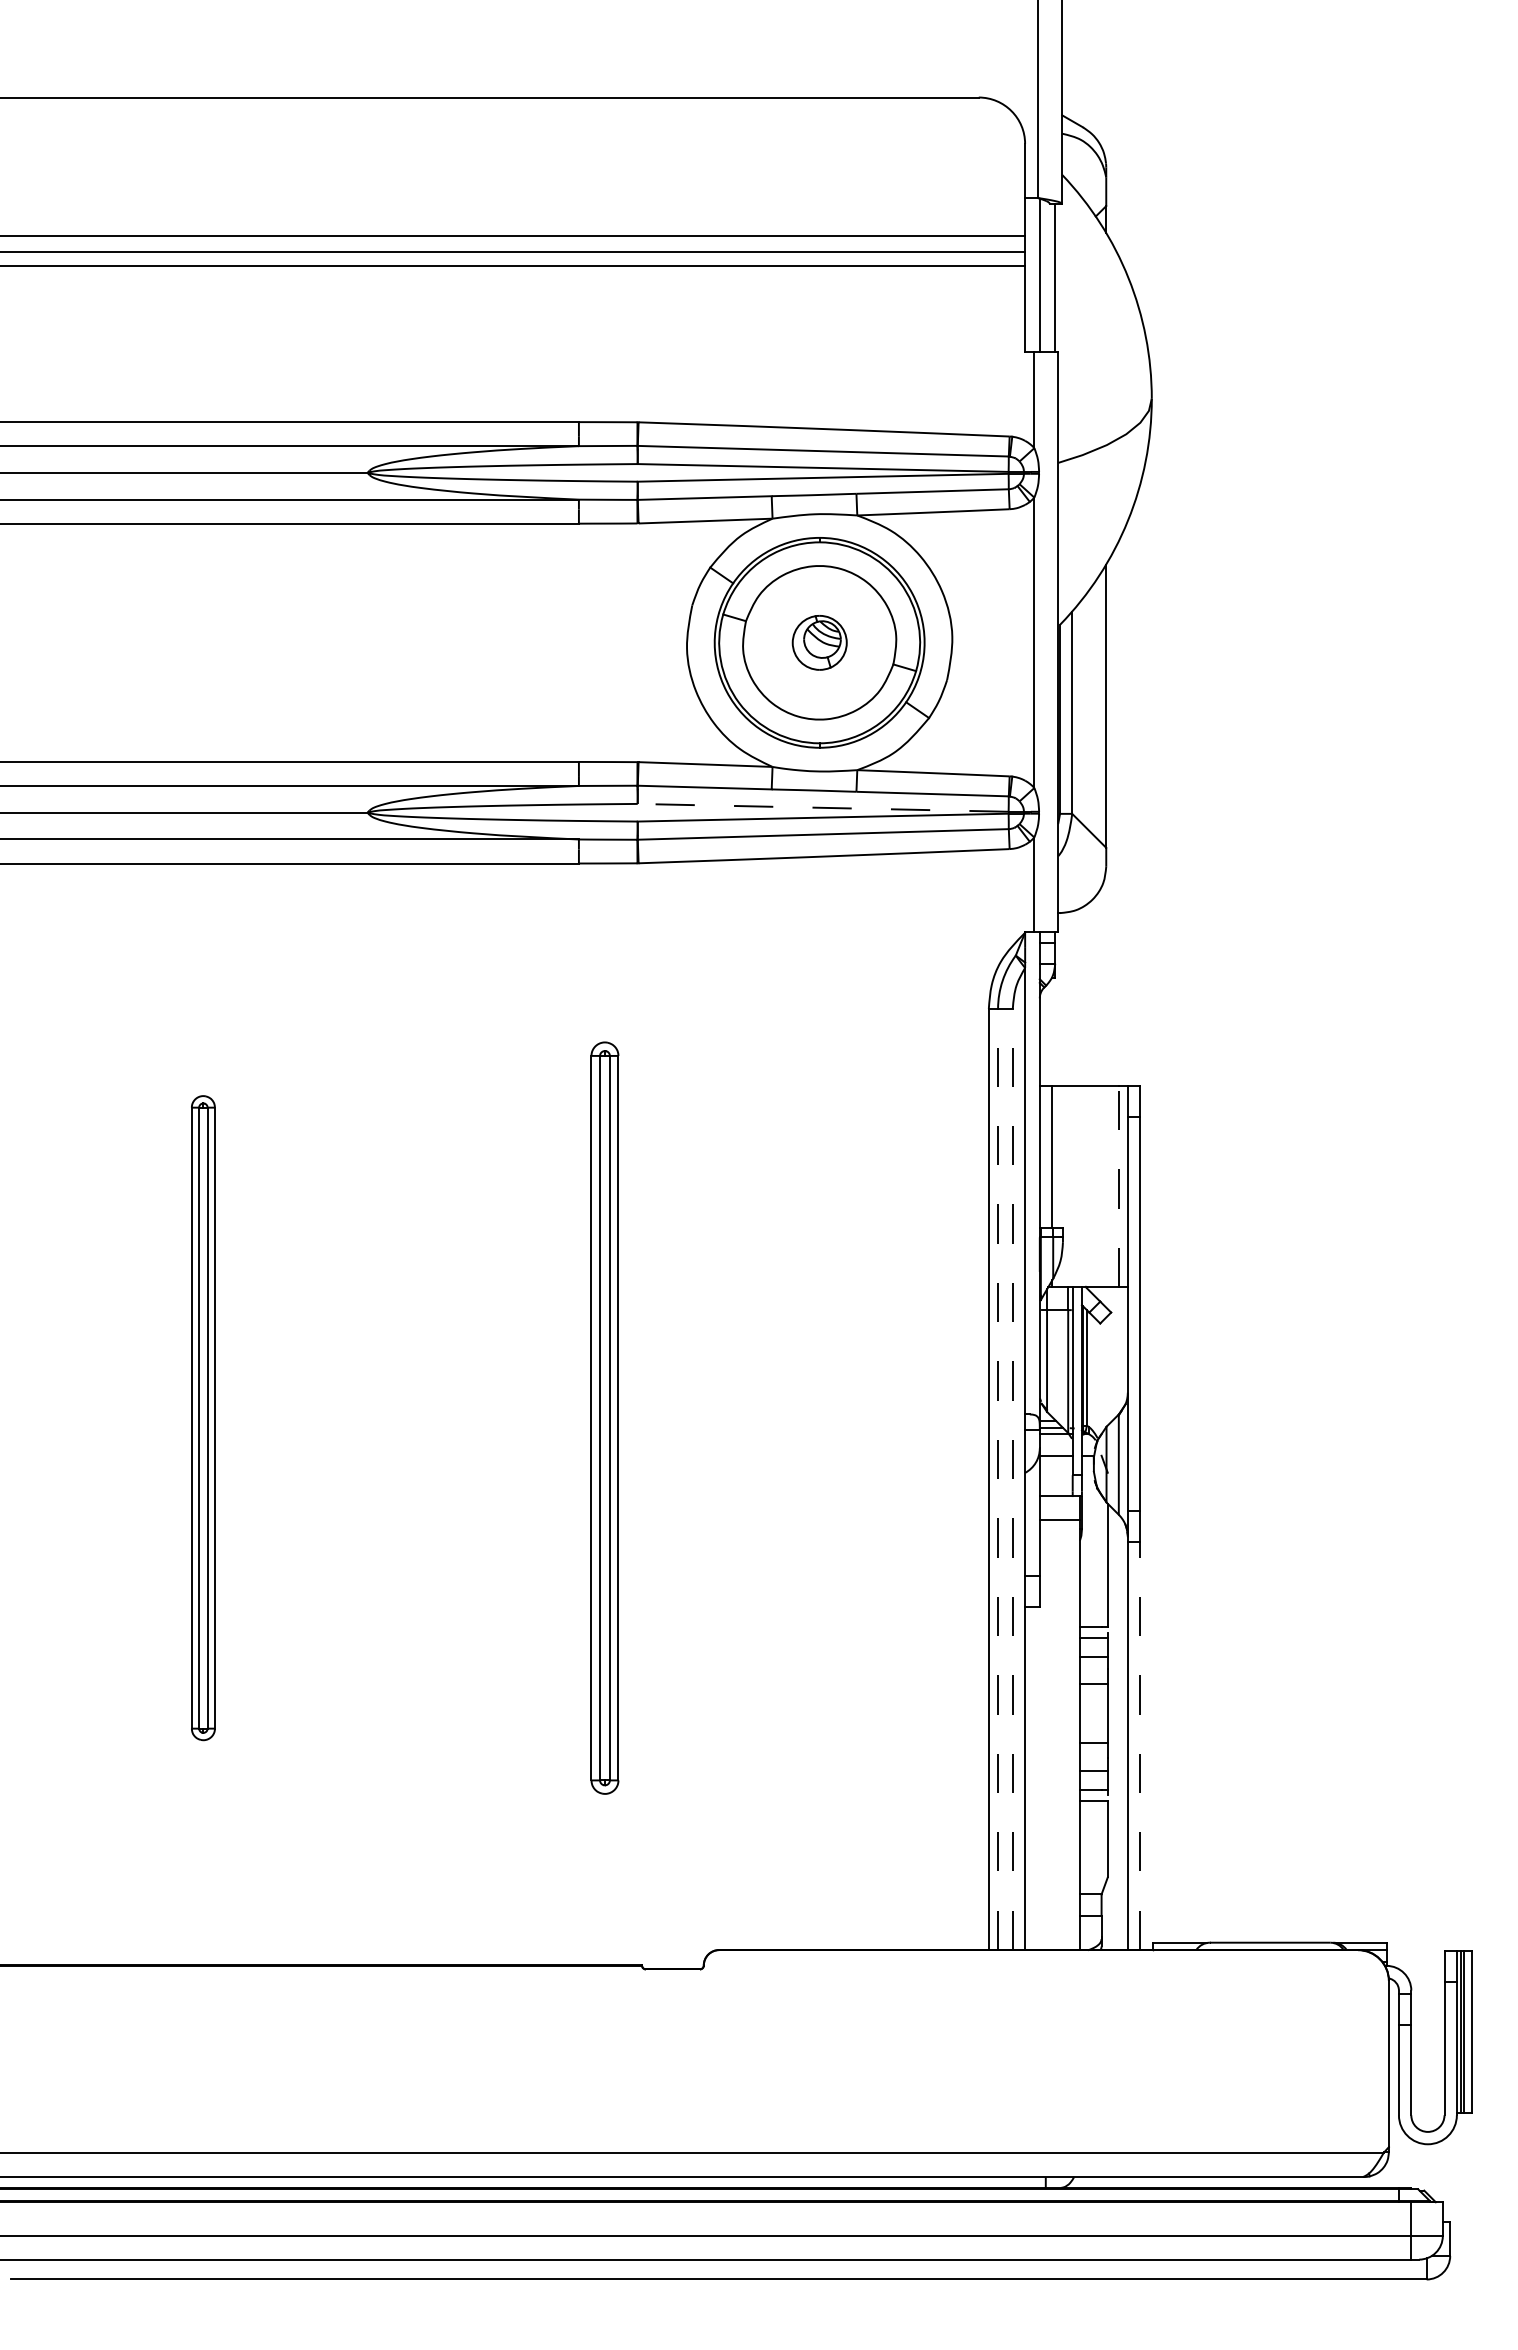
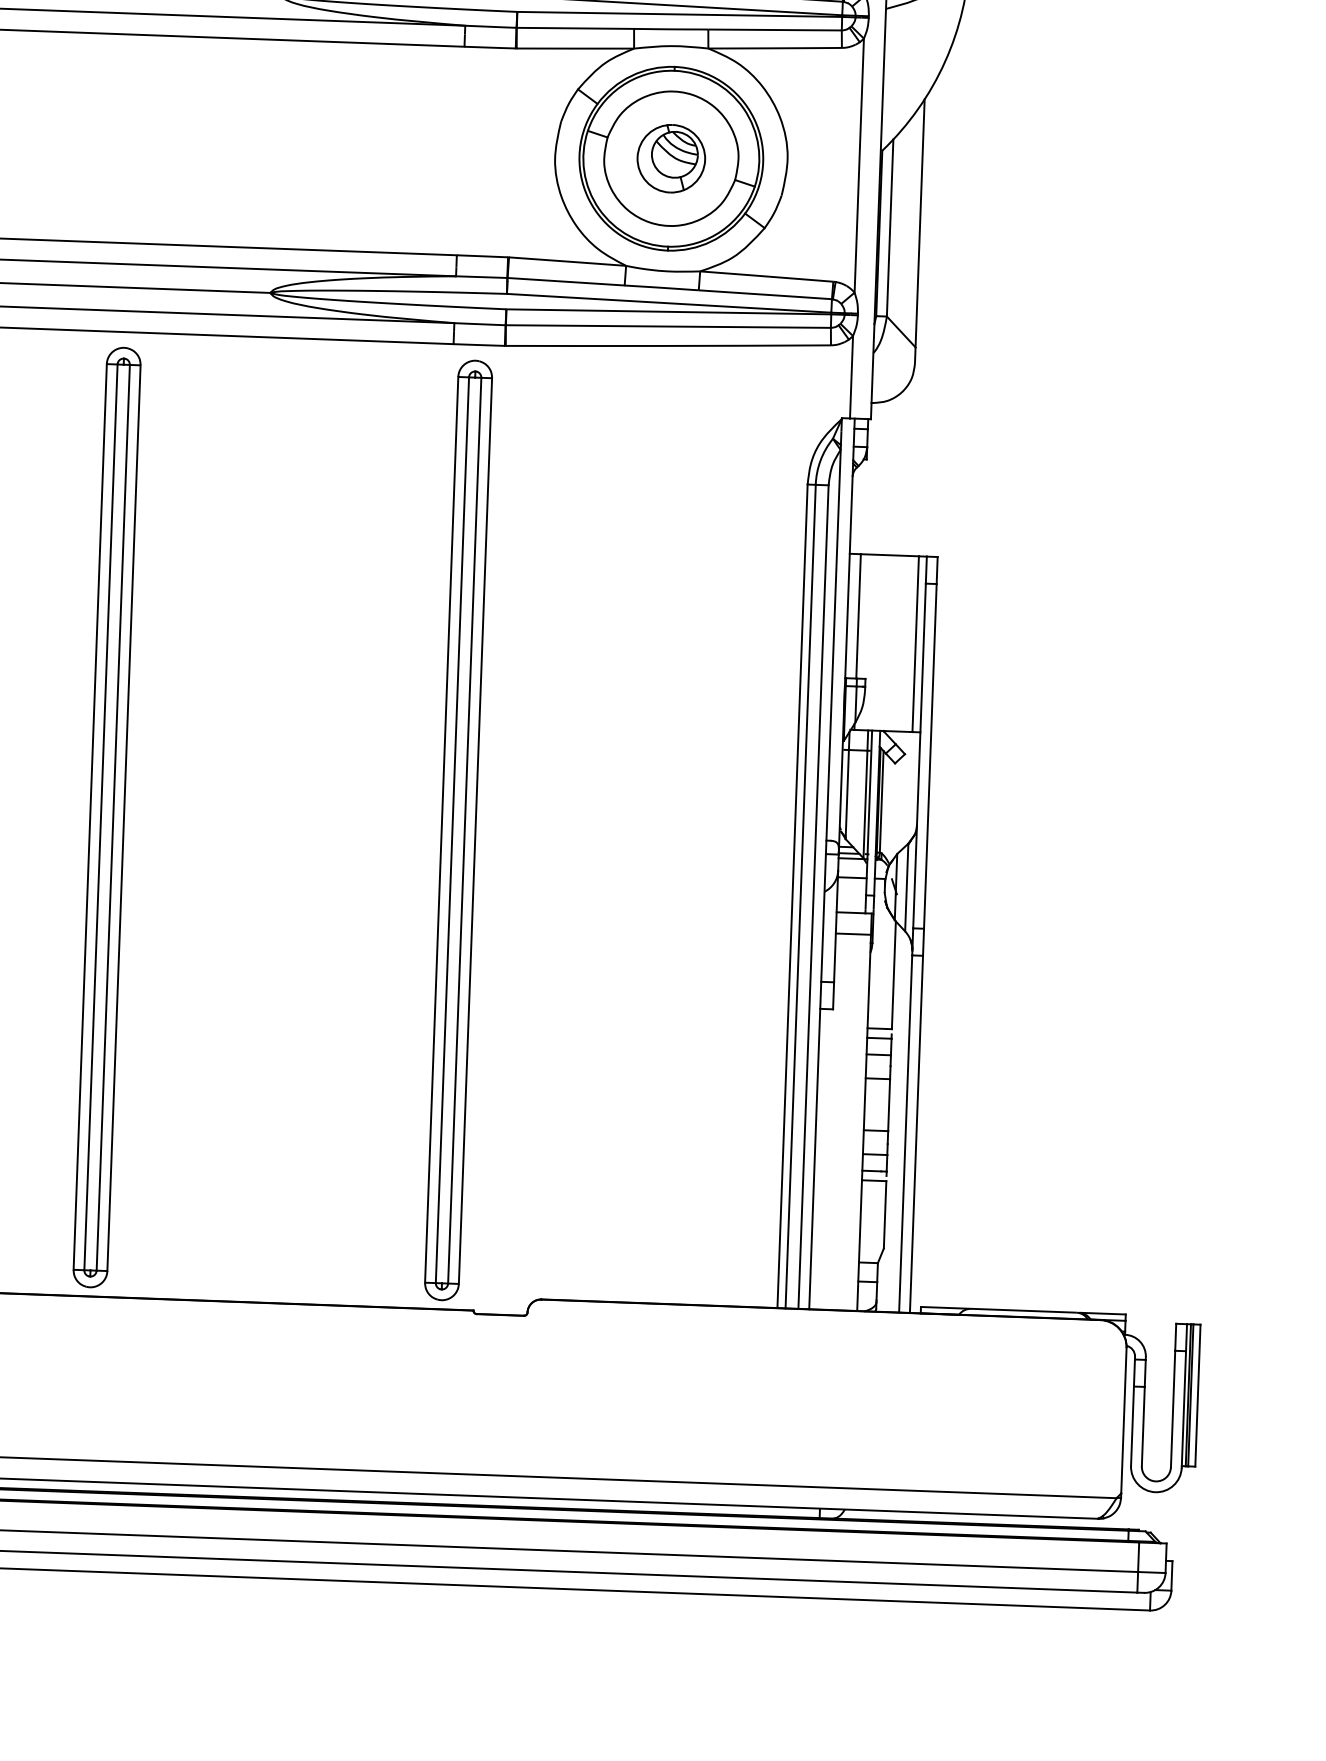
part: (819, 642) -> (671, 158), size x1.43
line: (822, 807) -> (668, 302), dashed -> solid
line: (1118, 1186) -> (915, 644), dashed -> solid
part: (203, 1417) -> (107, 816), size x1.67
part: (604, 1417) -> (458, 829), size x1.43
line: (998, 1479) -> (801, 896), dashed -> solid
line: (1012, 1479) -> (813, 897), dashed -> solid
line: (1140, 1745) -> (916, 1134), dashed -> solid

